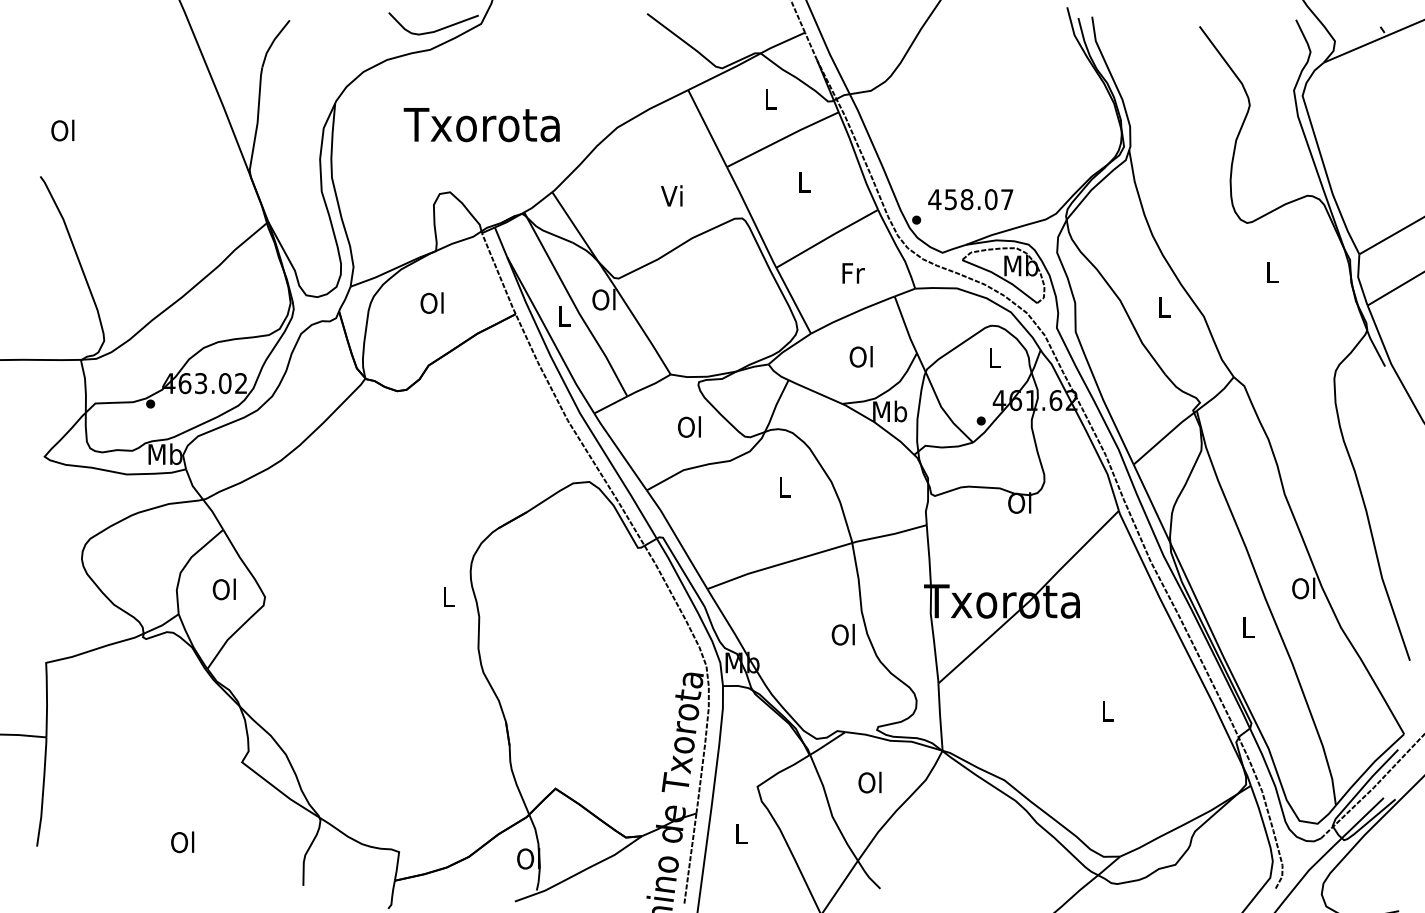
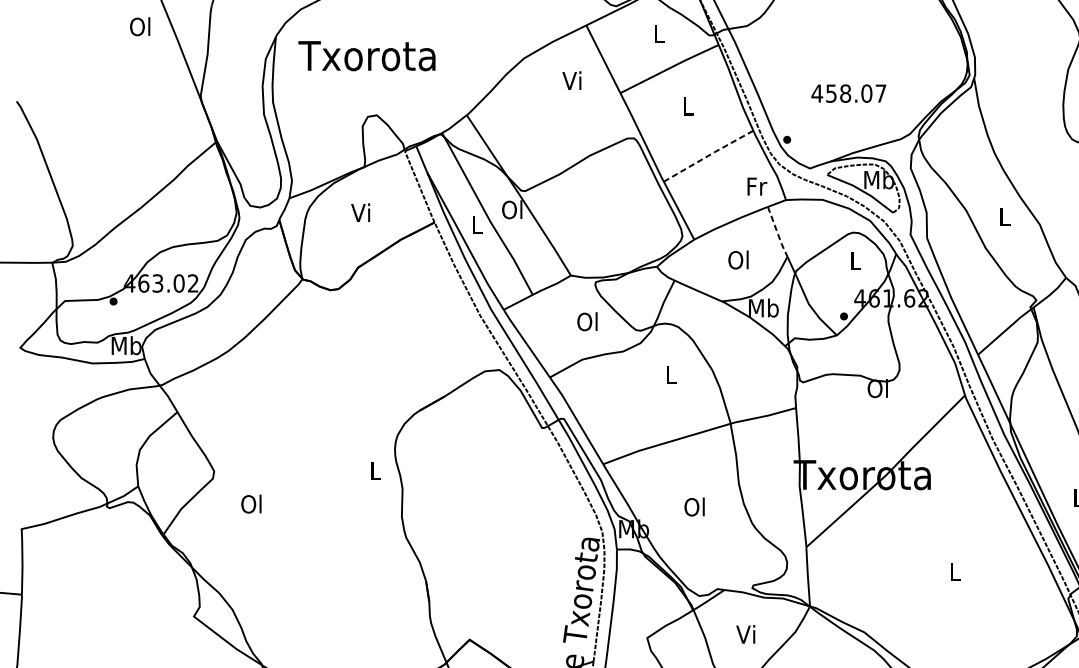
text: (481, 125) -> (366, 56), moved
text: (62, 130) -> (139, 26), moved
text: (671, 195) -> (571, 80), moved
text: (970, 199) -> (848, 93), moved
line: (828, 237) -> (709, 155), solid -> dashed
text: (853, 273) -> (757, 186), moved
text: (431, 302) -> (360, 212), Ol -> Vi
line: (905, 326) -> (777, 233), solid -> dashed
text: (223, 589) -> (250, 504), moved
text: (842, 634) -> (693, 506), moved
text: (869, 782) -> (745, 634), Ol -> Vi

